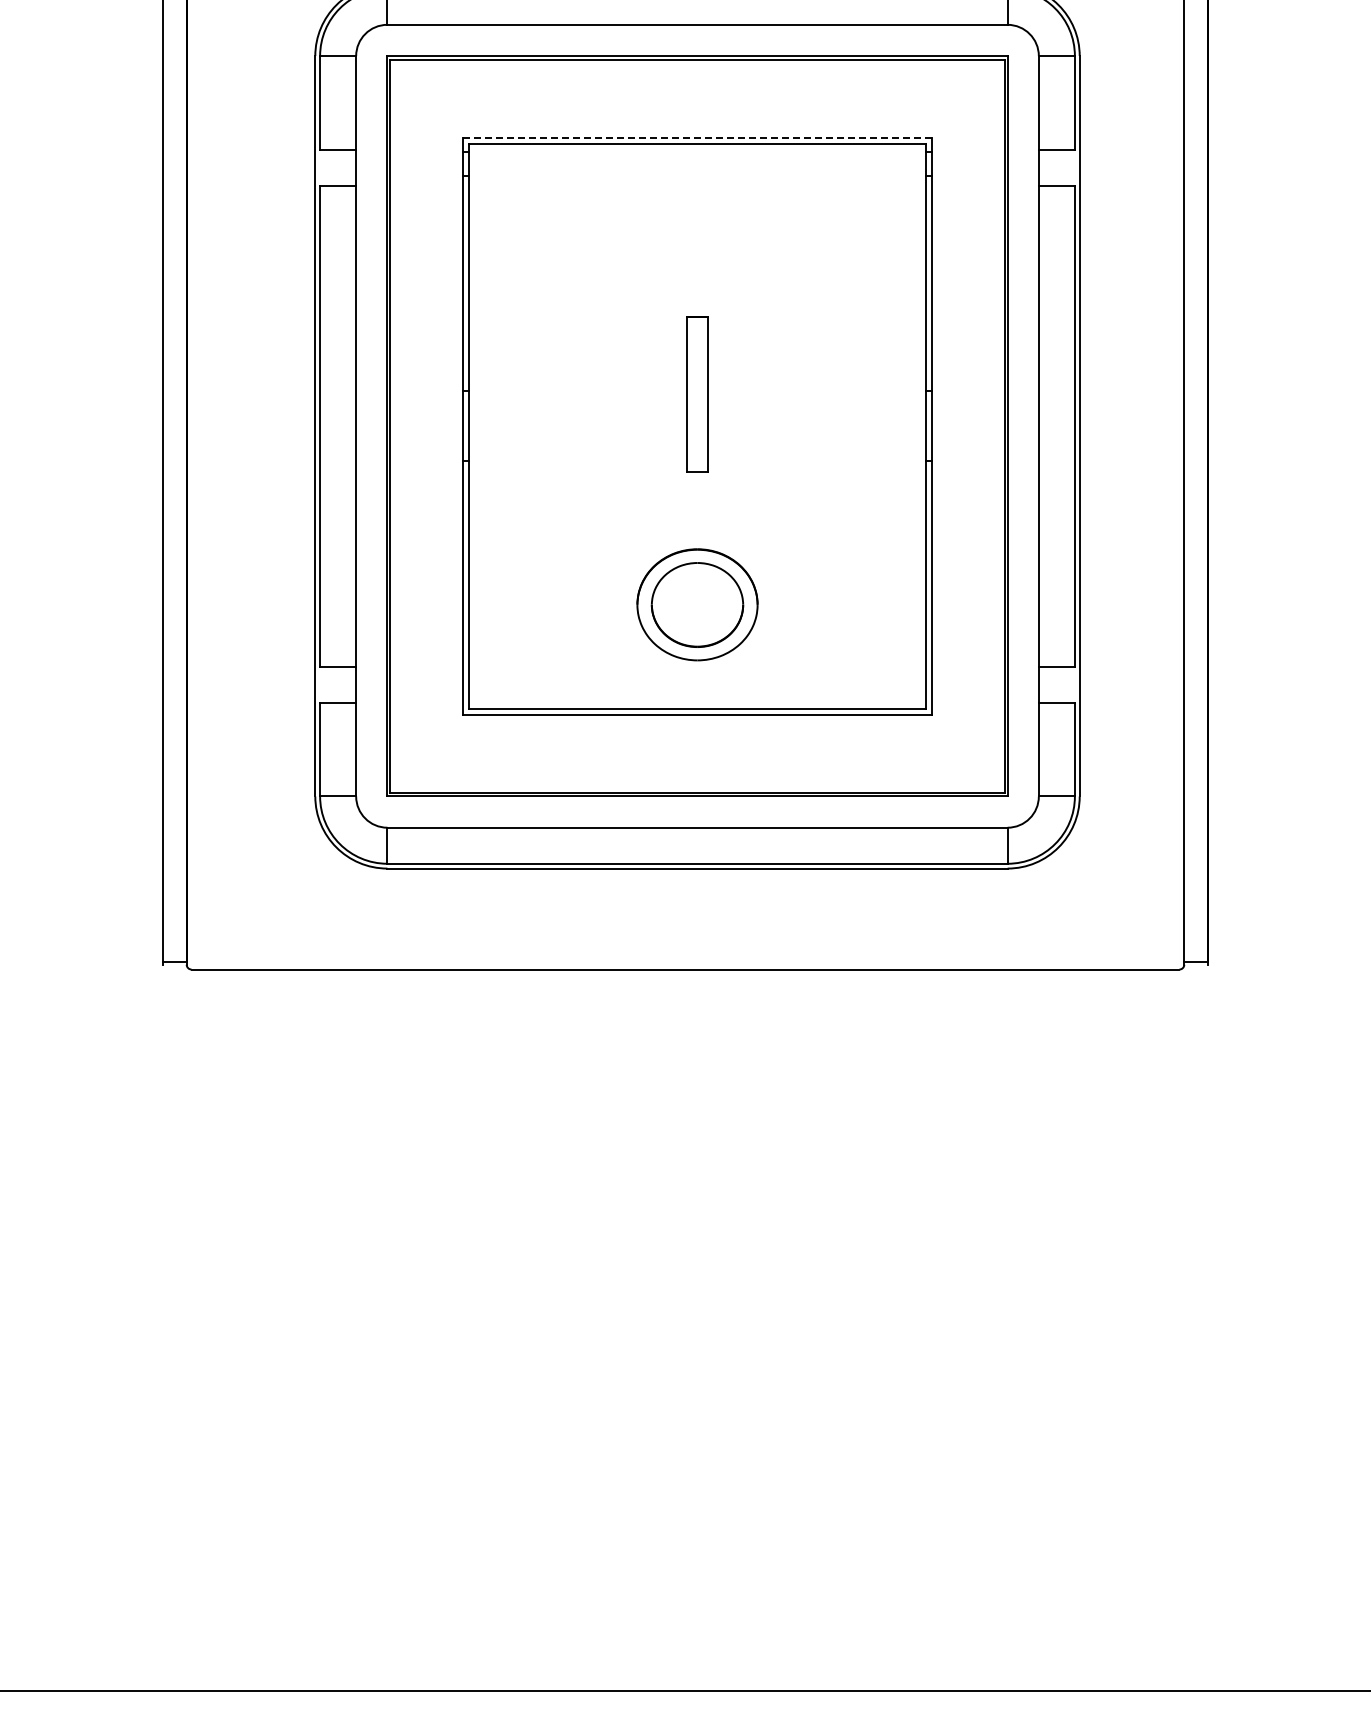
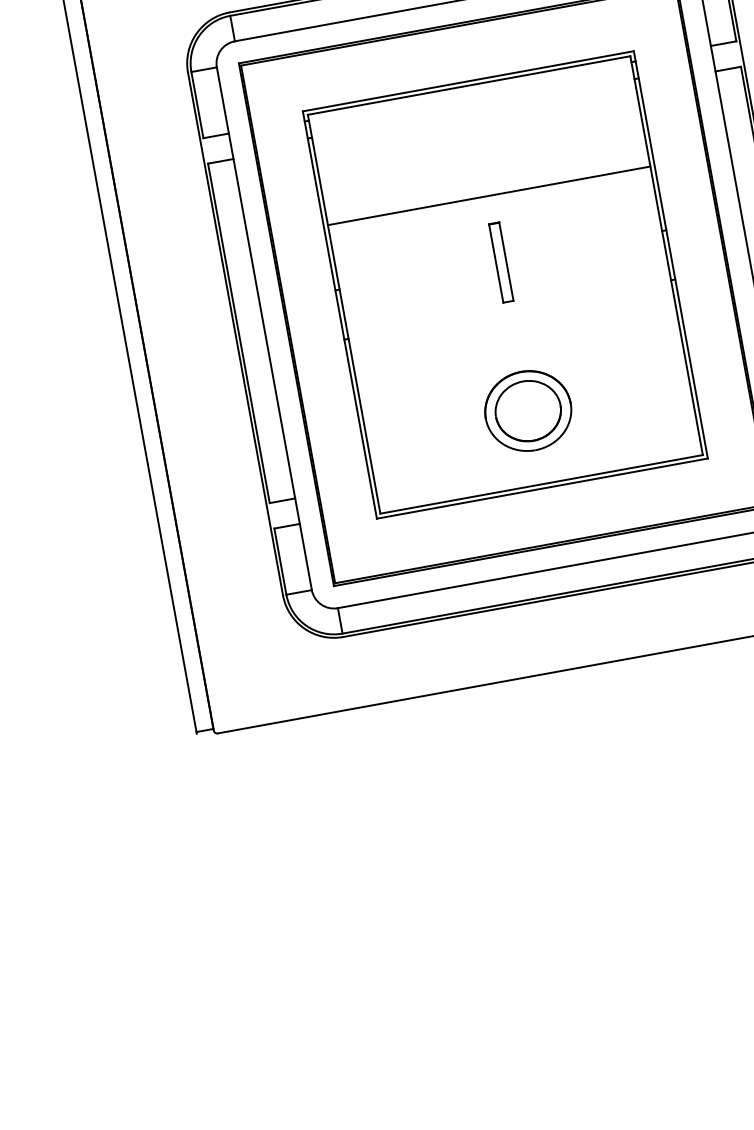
line: (697, 137) -> (468, 81), dashed -> solid
line: (697, 300) -> (489, 196), added
part: (697, 394) -> (501, 262), size x0.71

